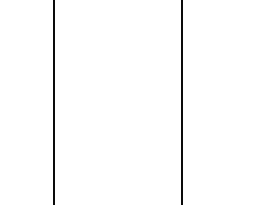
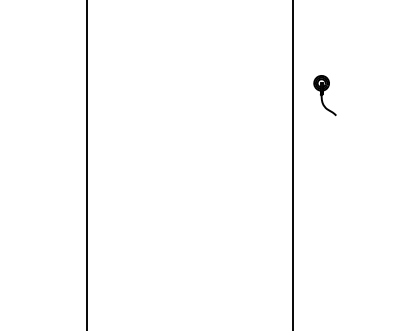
part: (200, 58) -> (323, 94), added

